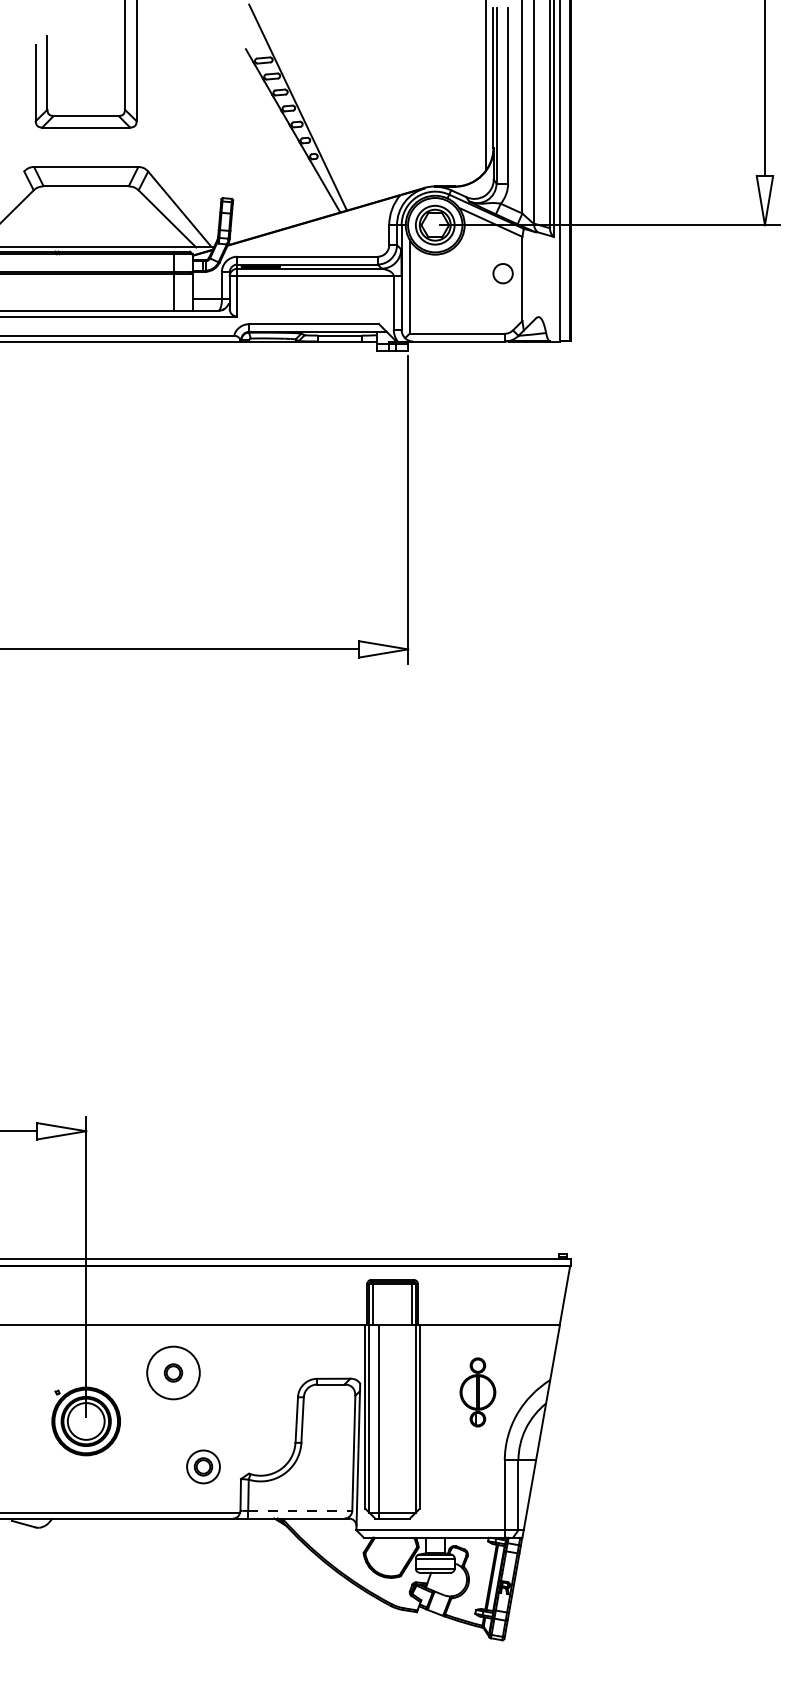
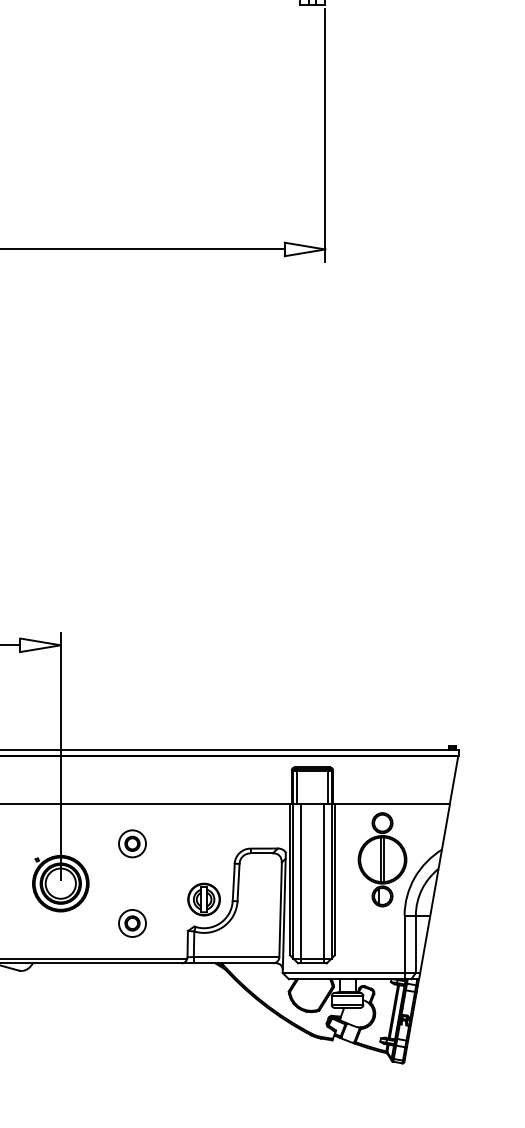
circle: (173, 1372) -> (132, 843), size x0.62
part: (477, 1392) -> (382, 859), size x1.67
line: (406, 1421) -> (323, 883), added
part: (260, 1440) -> (203, 899), added
part: (203, 1466) -> (132, 923), moved
line: (300, 1510) -> (236, 956), dashed -> solid

